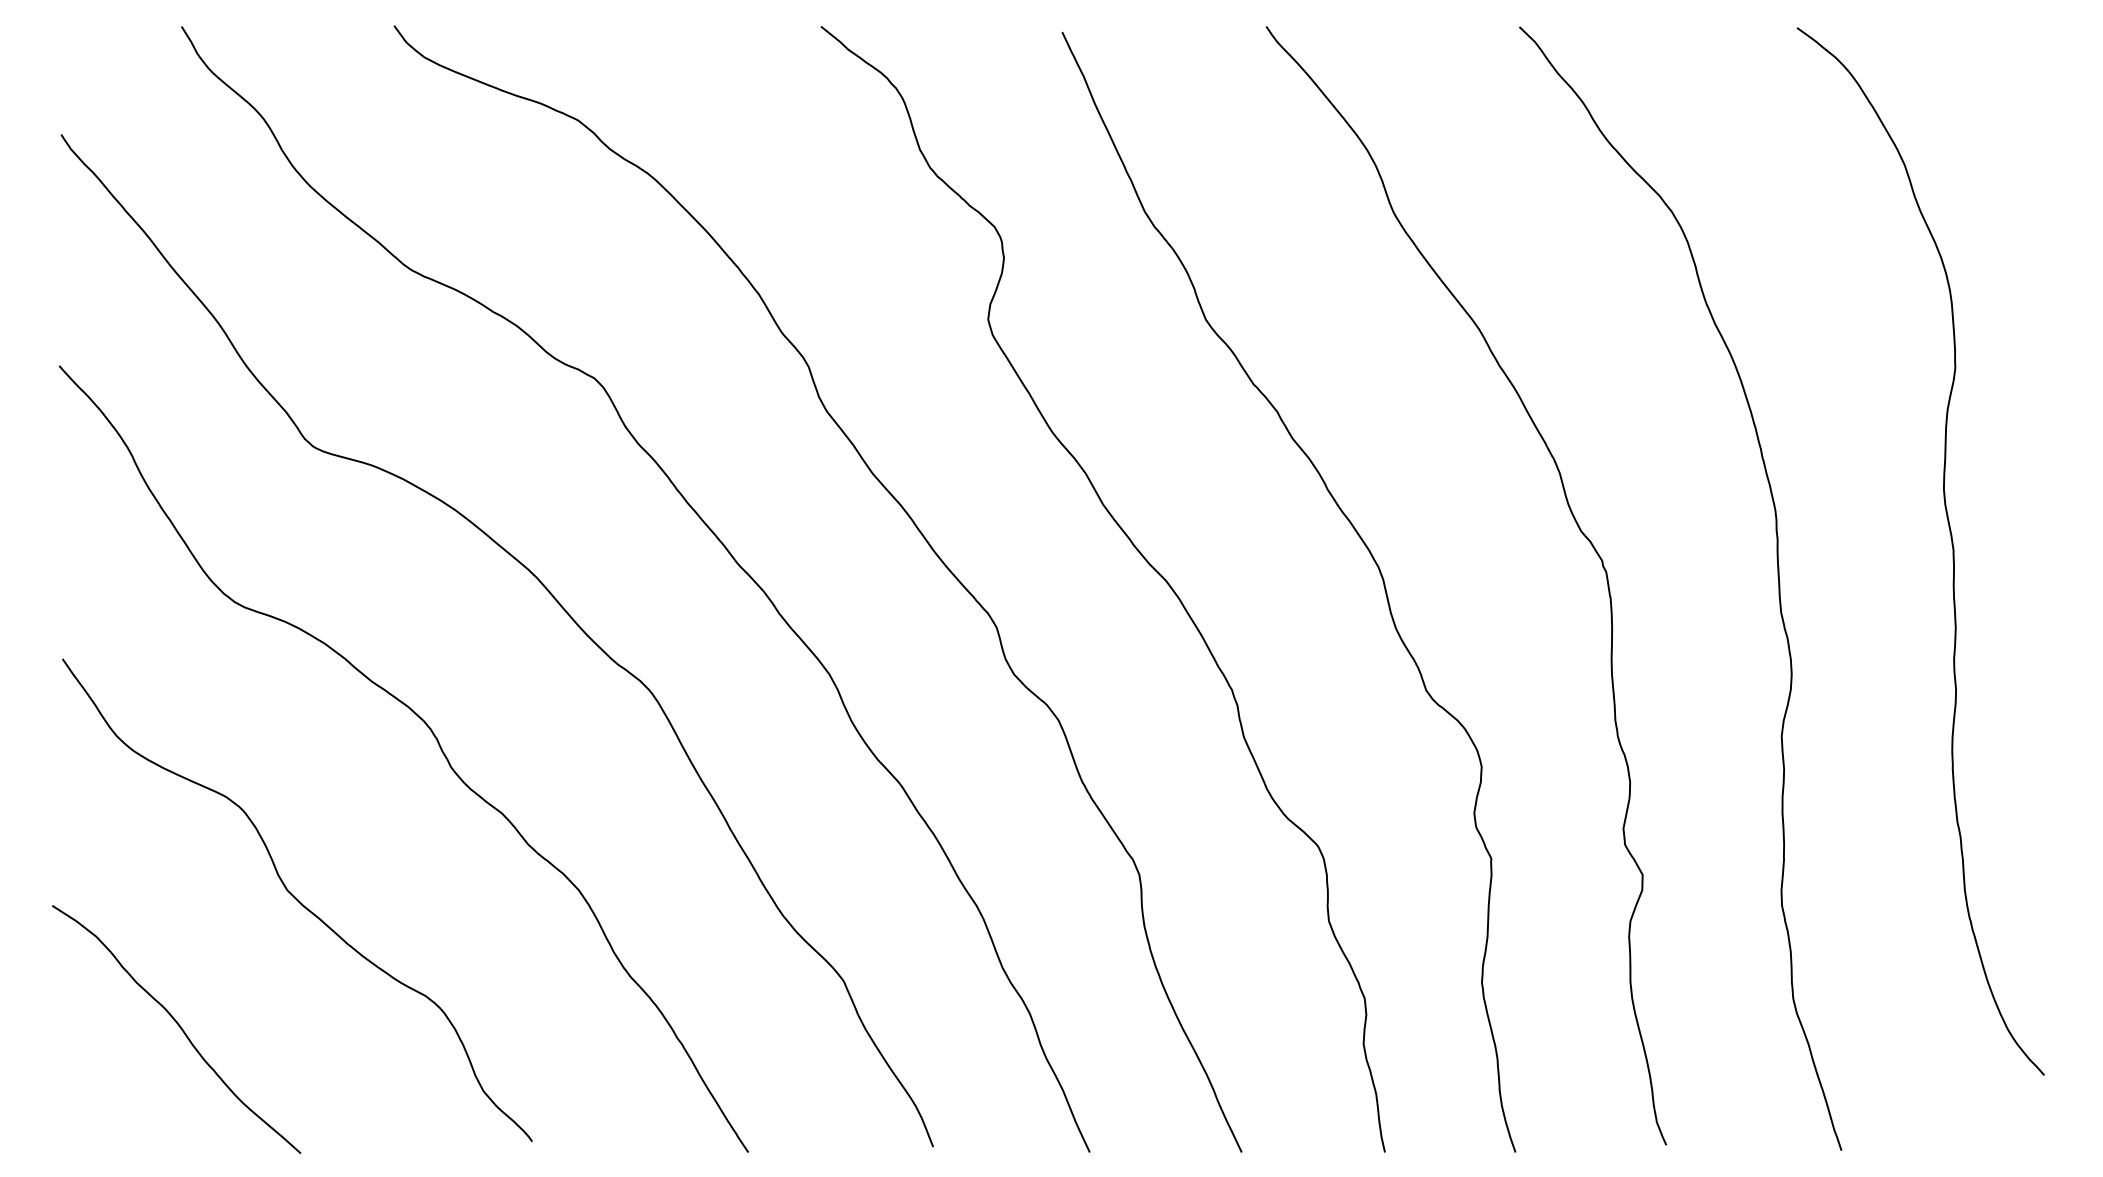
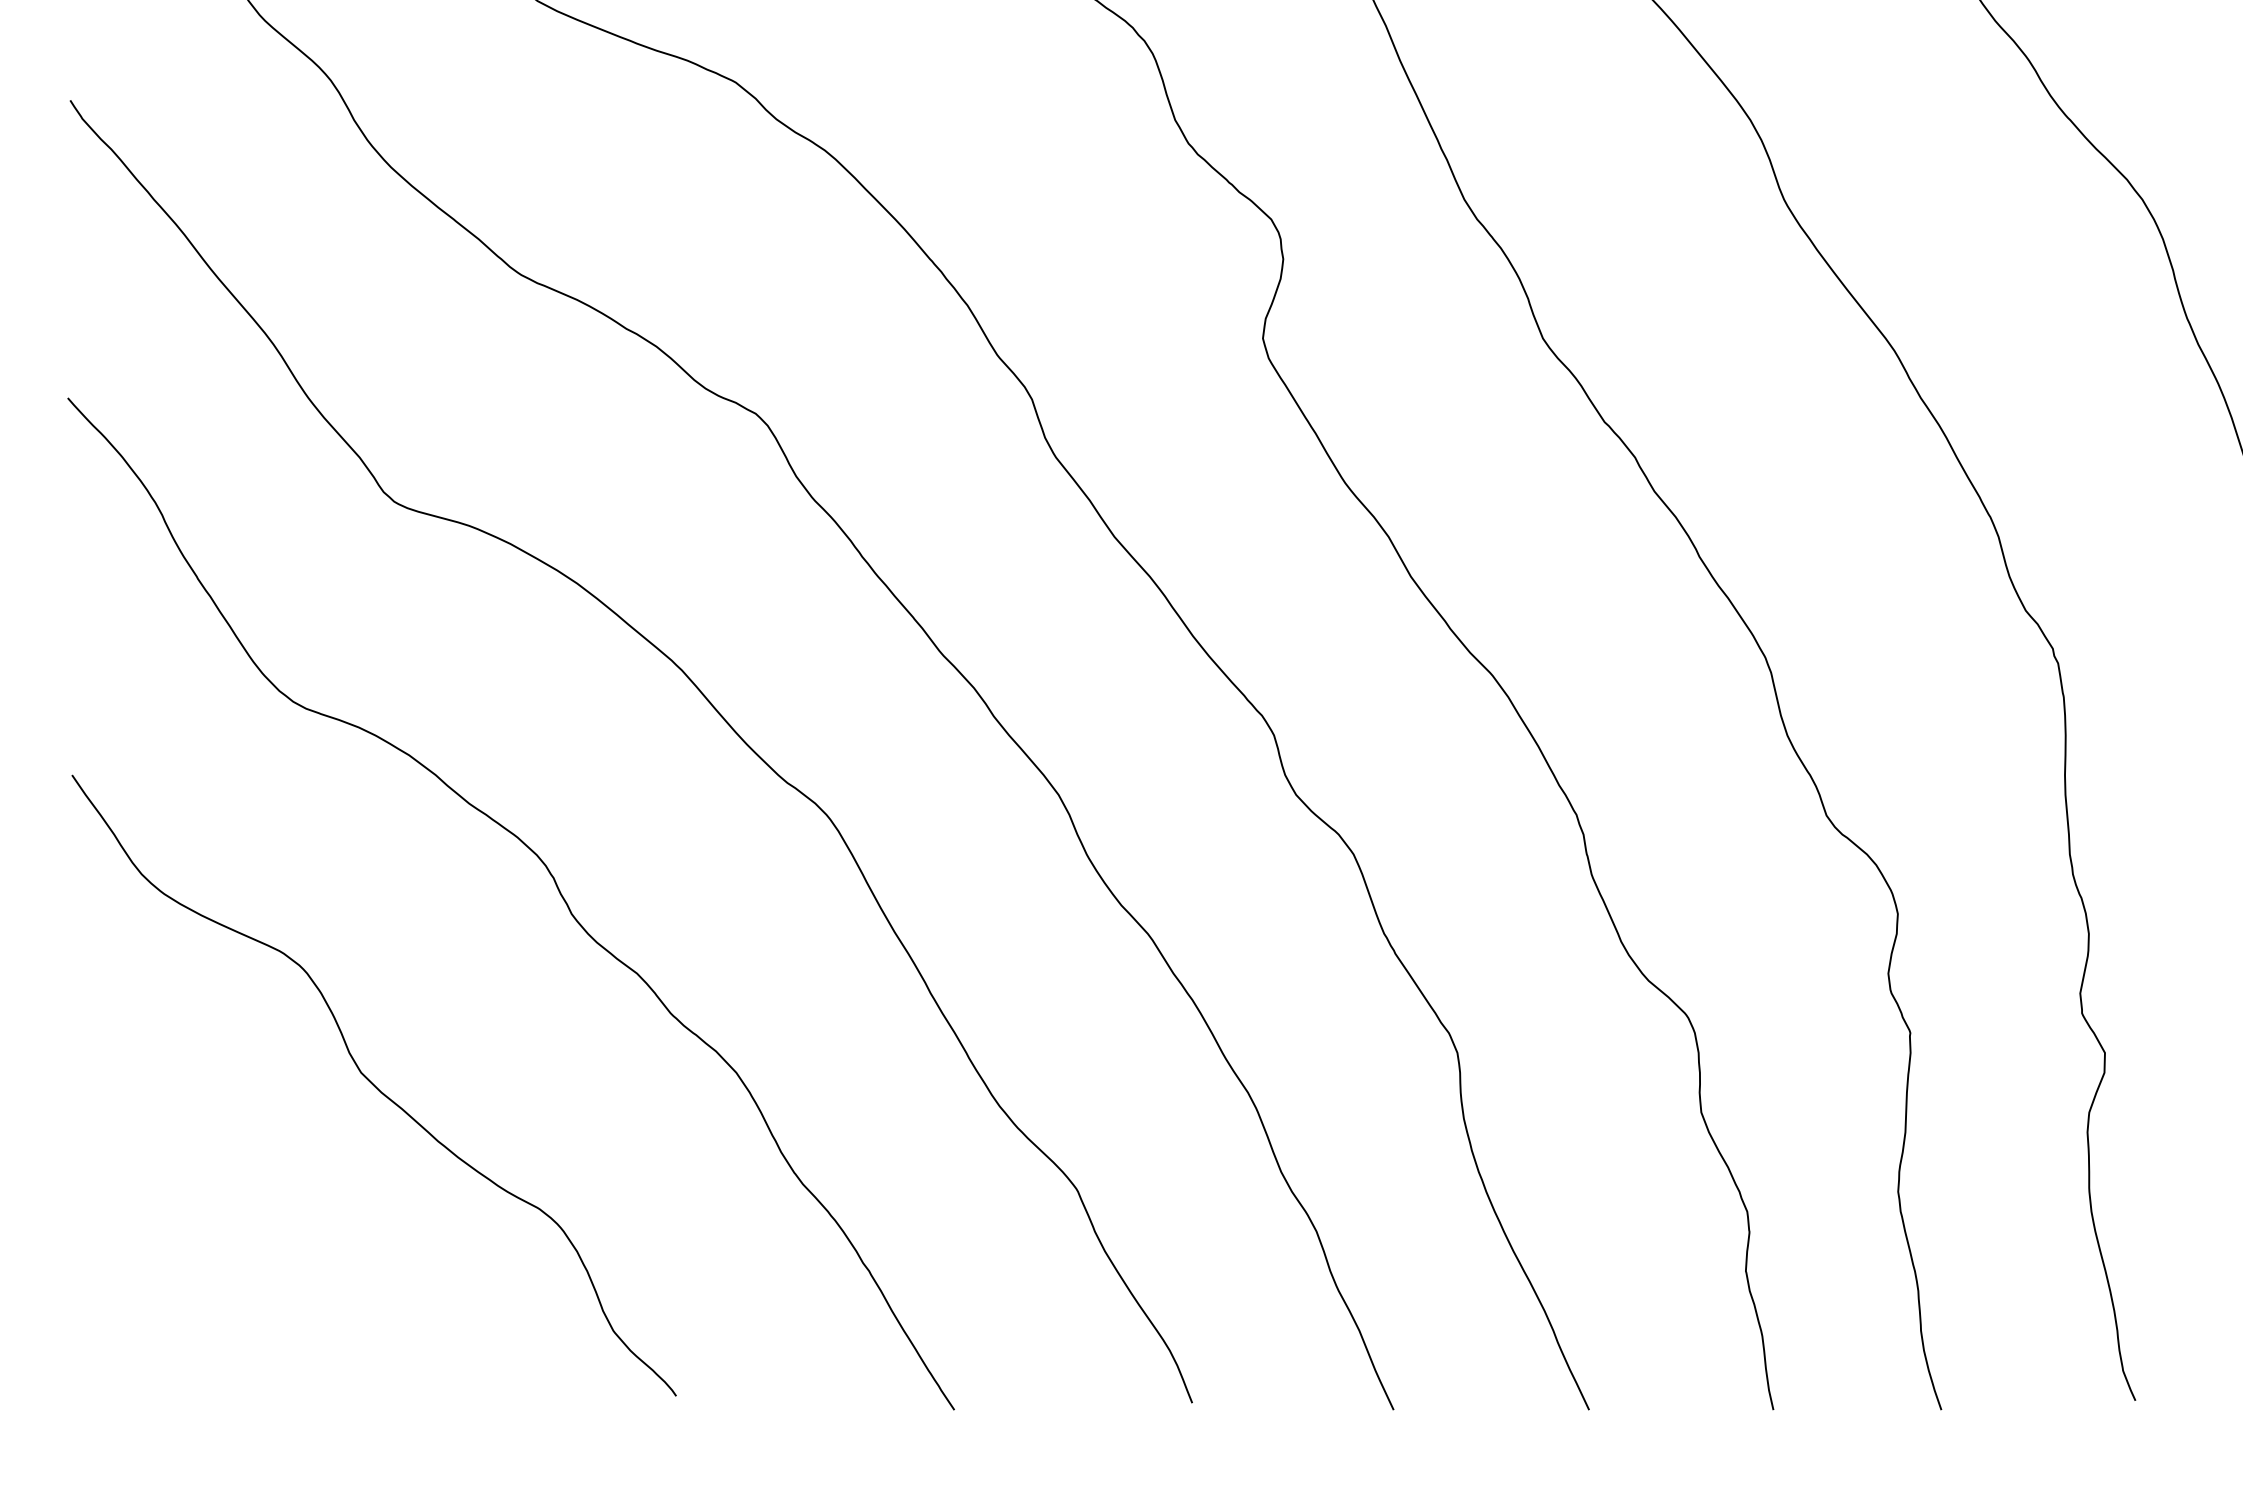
curve: (178, 1026) -> (221, 1247), removed

